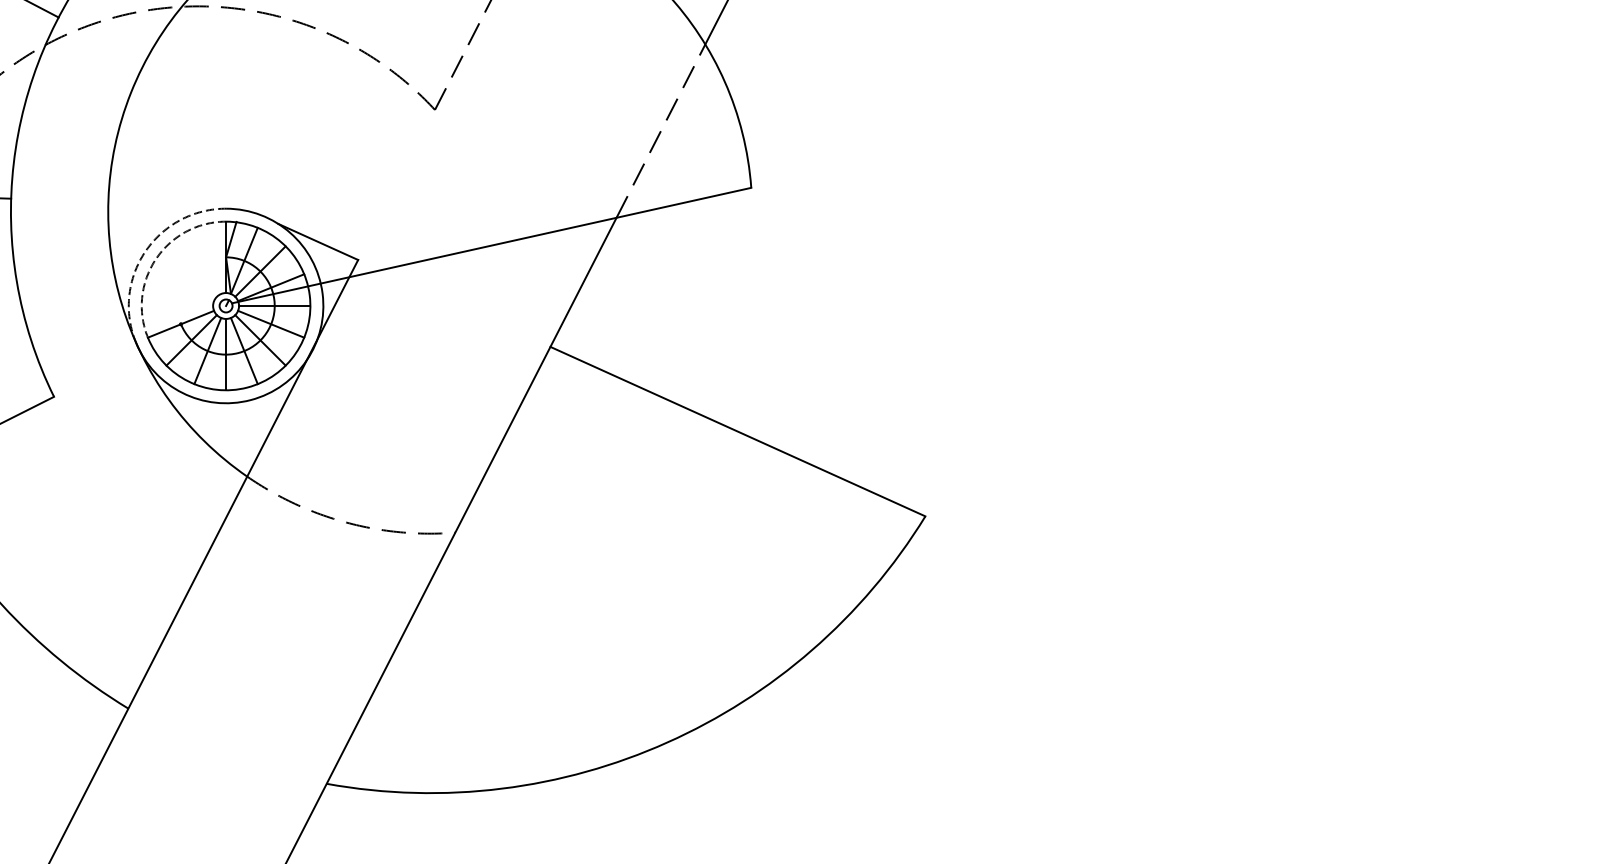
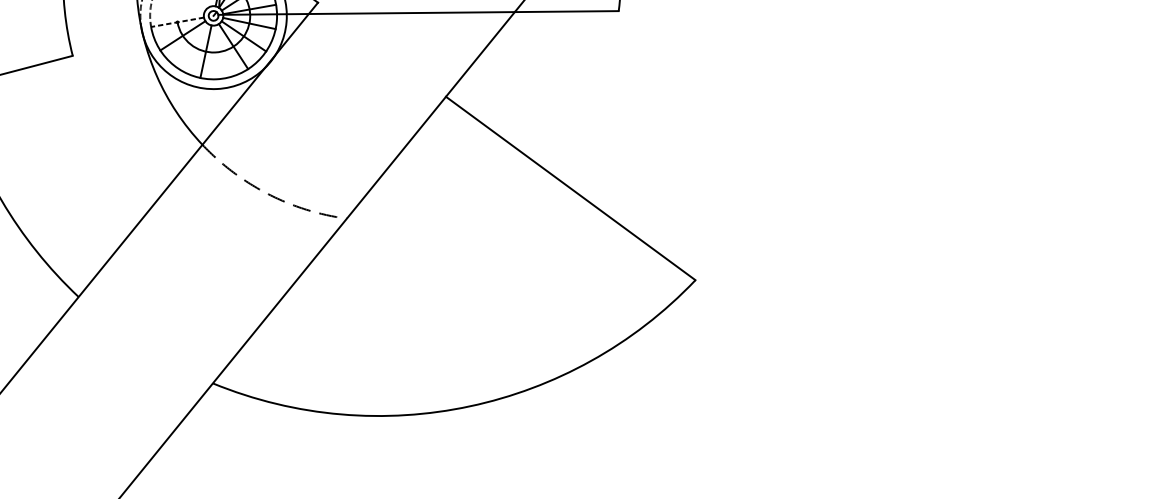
line: (181, 324) -> (177, 22), solid -> dashed
line: (207, 351) -> (192, 46), removed
line: (243, 351) -> (219, 52), removed

